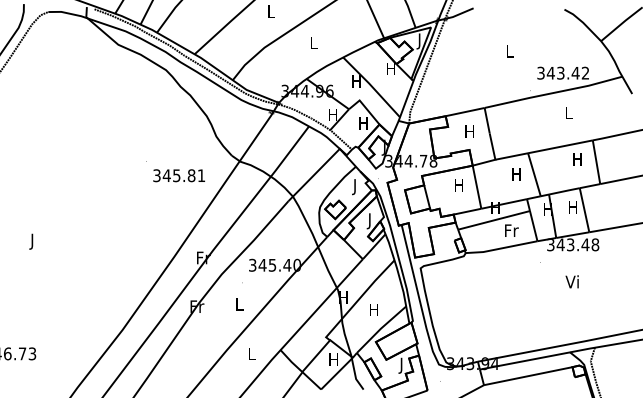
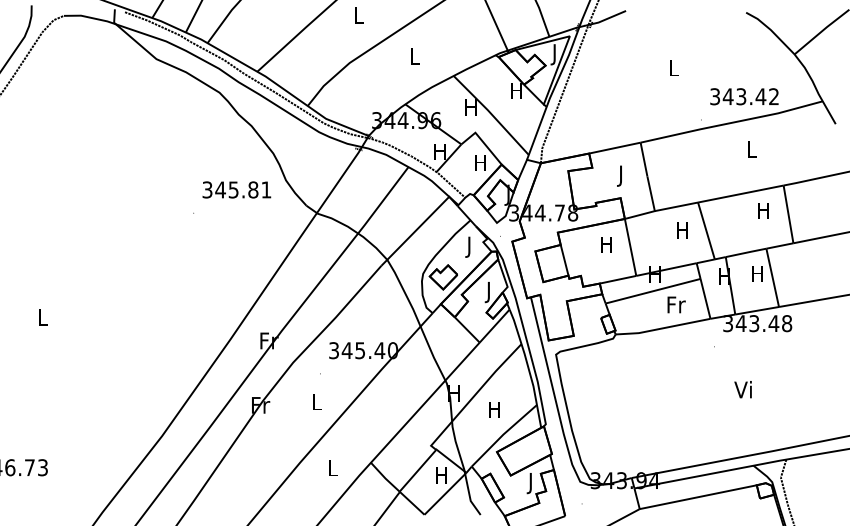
text: (469, 133) -> (620, 176), H -> J
text: (178, 175) -> (235, 189), moved
text: (32, 241) -> (42, 319), J -> L
text: (571, 281) -> (742, 389), moved

